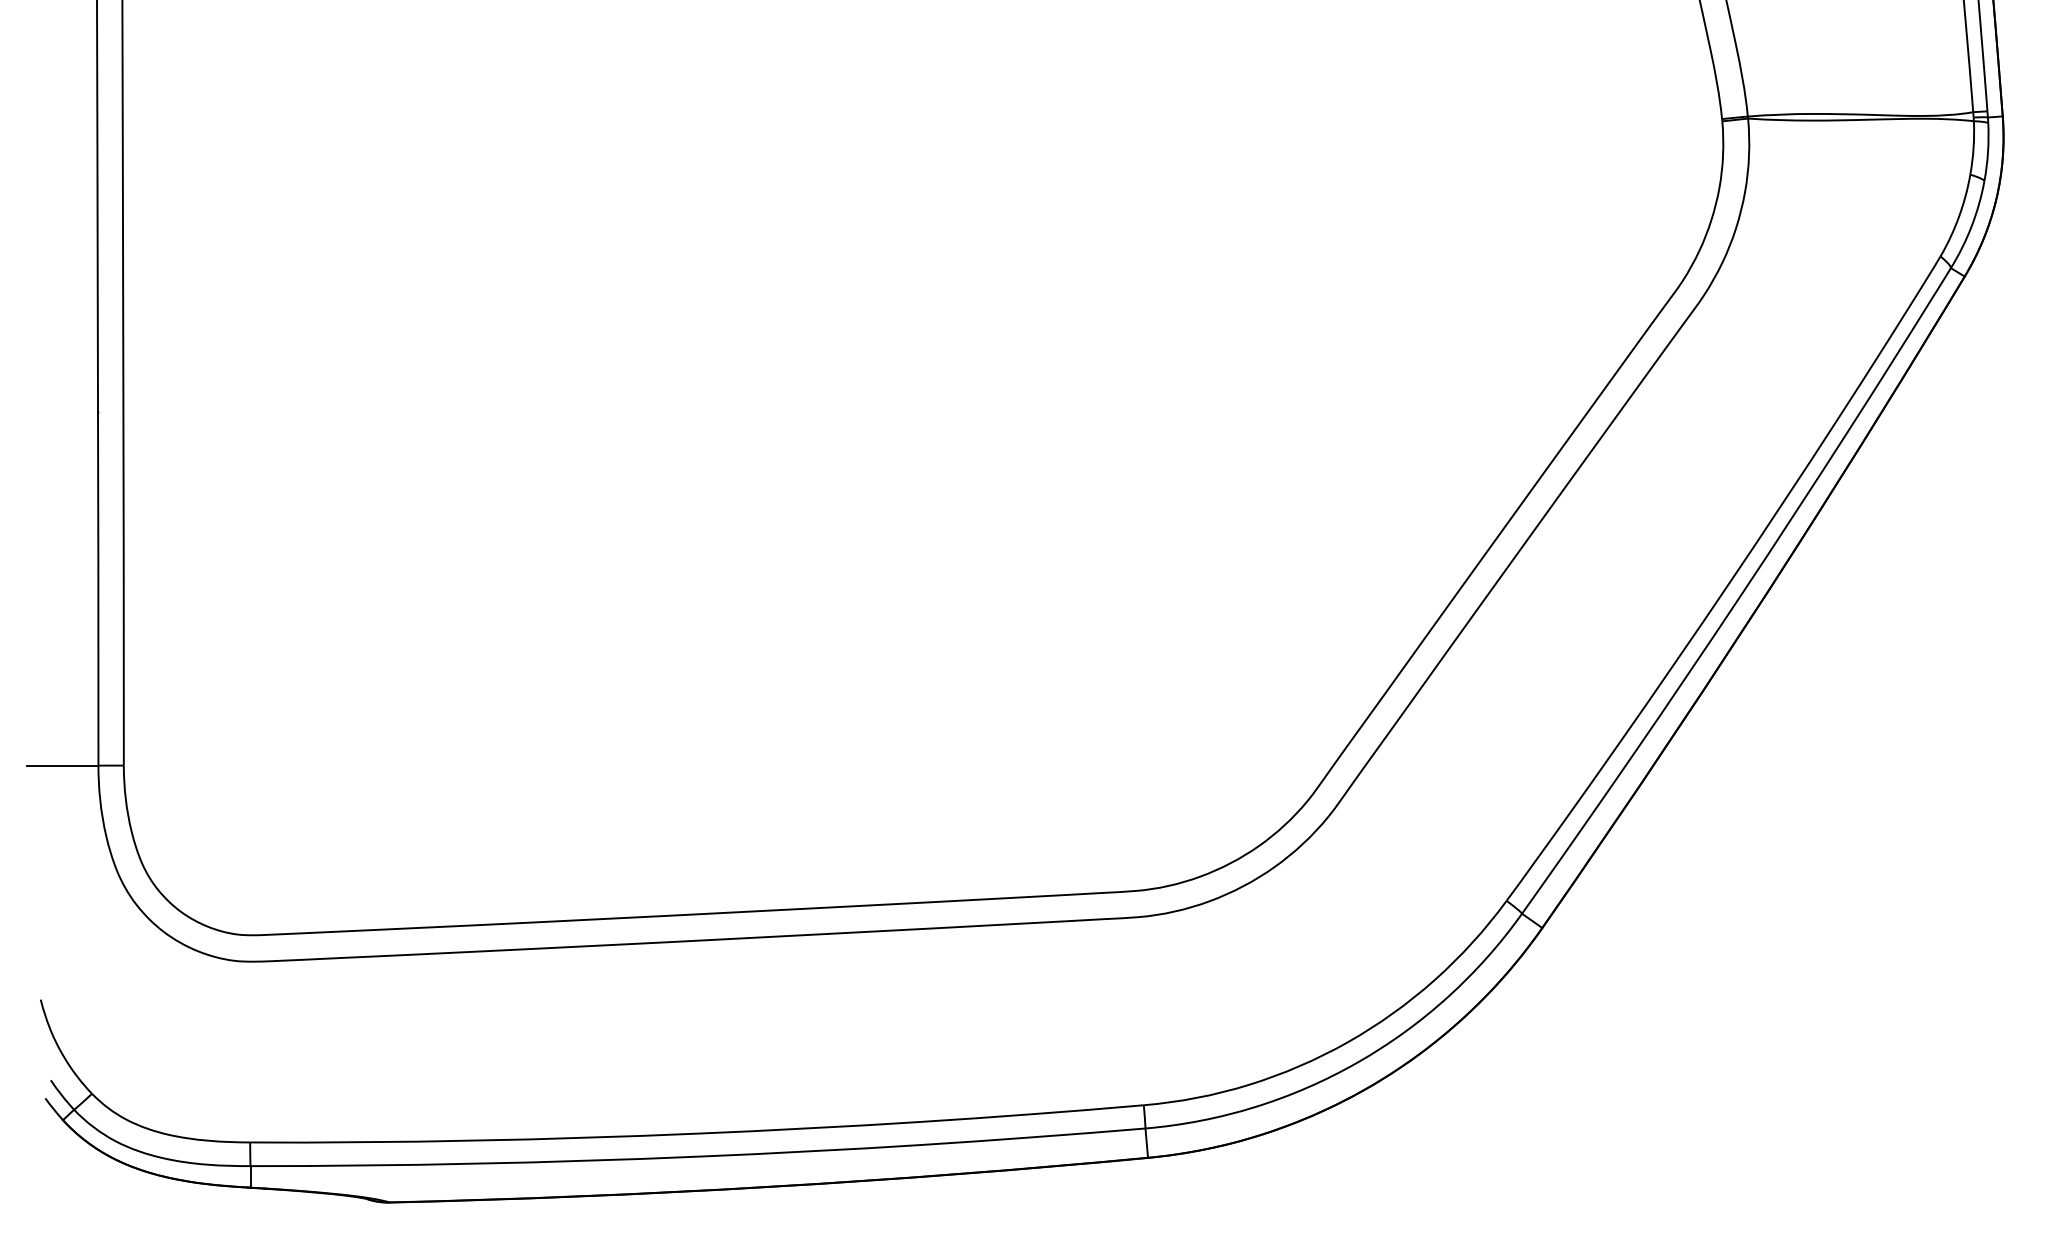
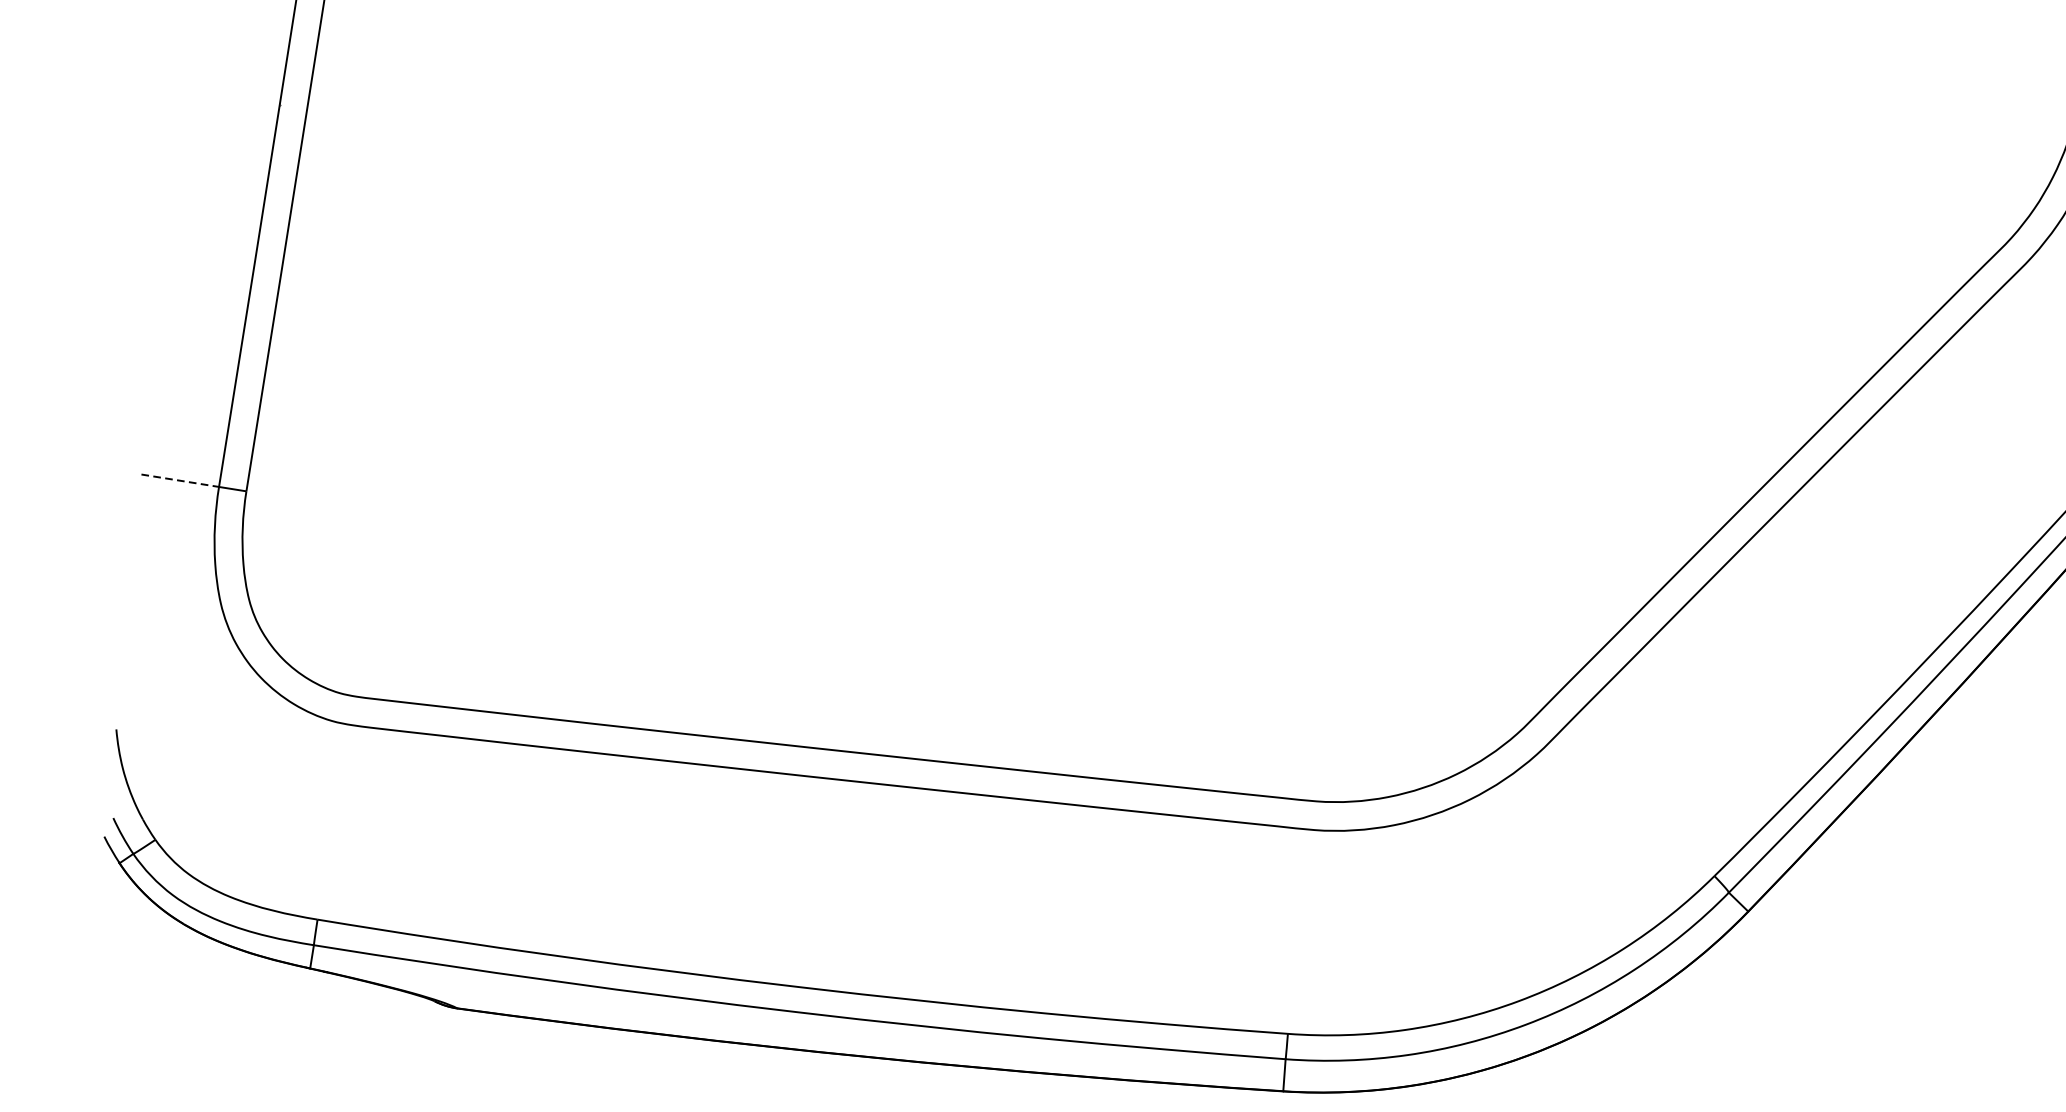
line: (62, 765) -> (180, 480), solid -> dashed

